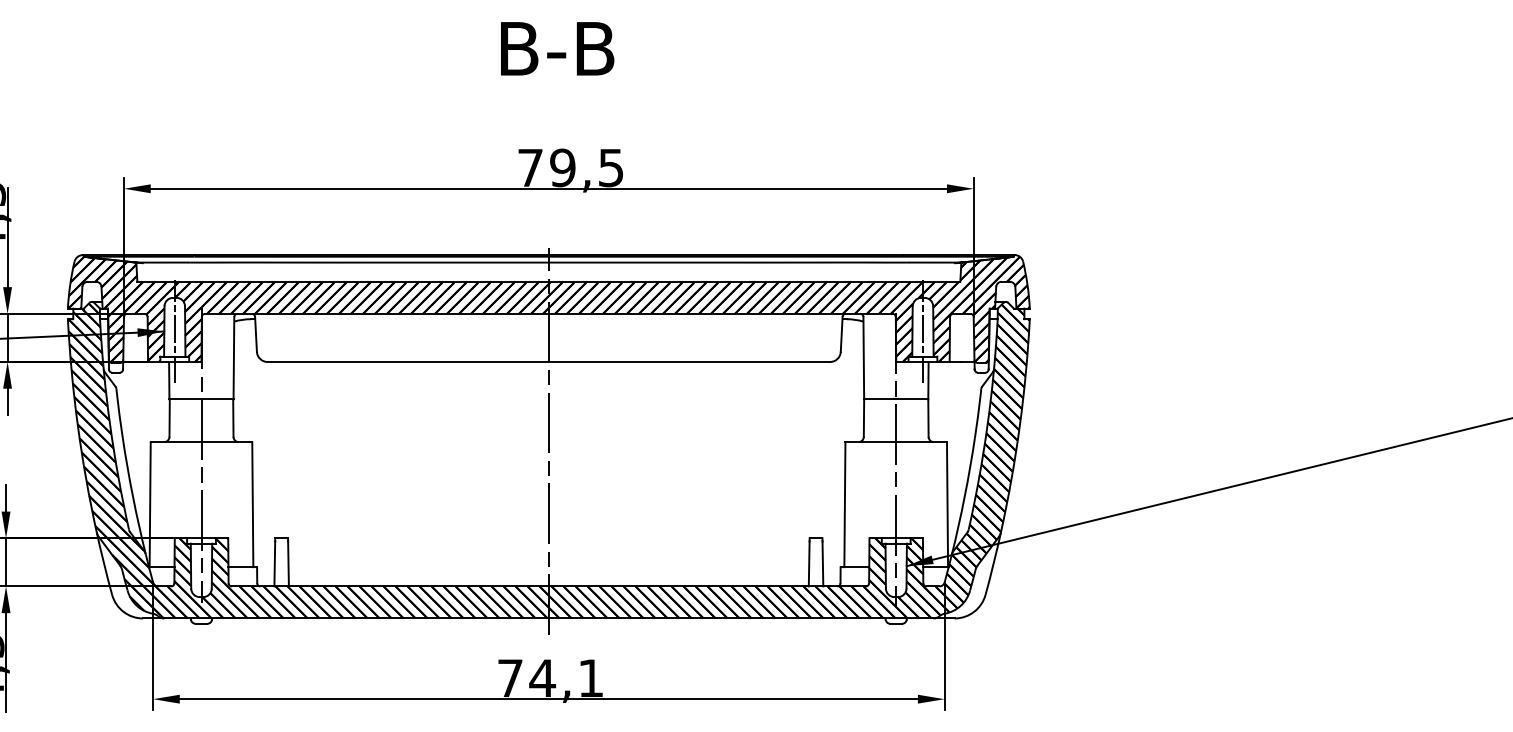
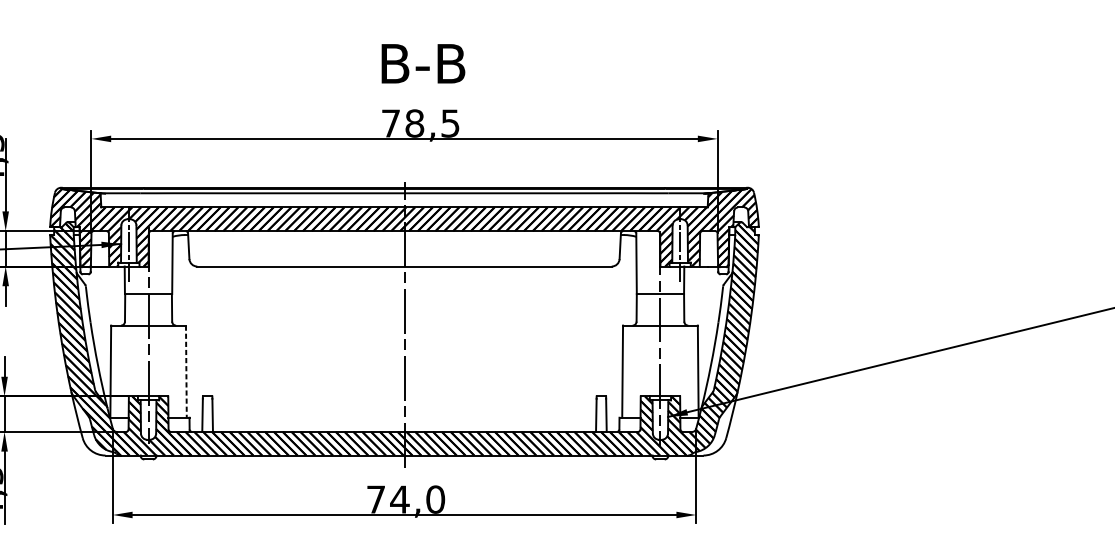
text: (557, 48) -> (423, 63), moved
text: (562, 167) -> (414, 123), 79,5 -> 78,5
line: (252, 504) -> (186, 371), solid -> dashed
text: (590, 678) -> (435, 499), 74,1 -> 74,0

